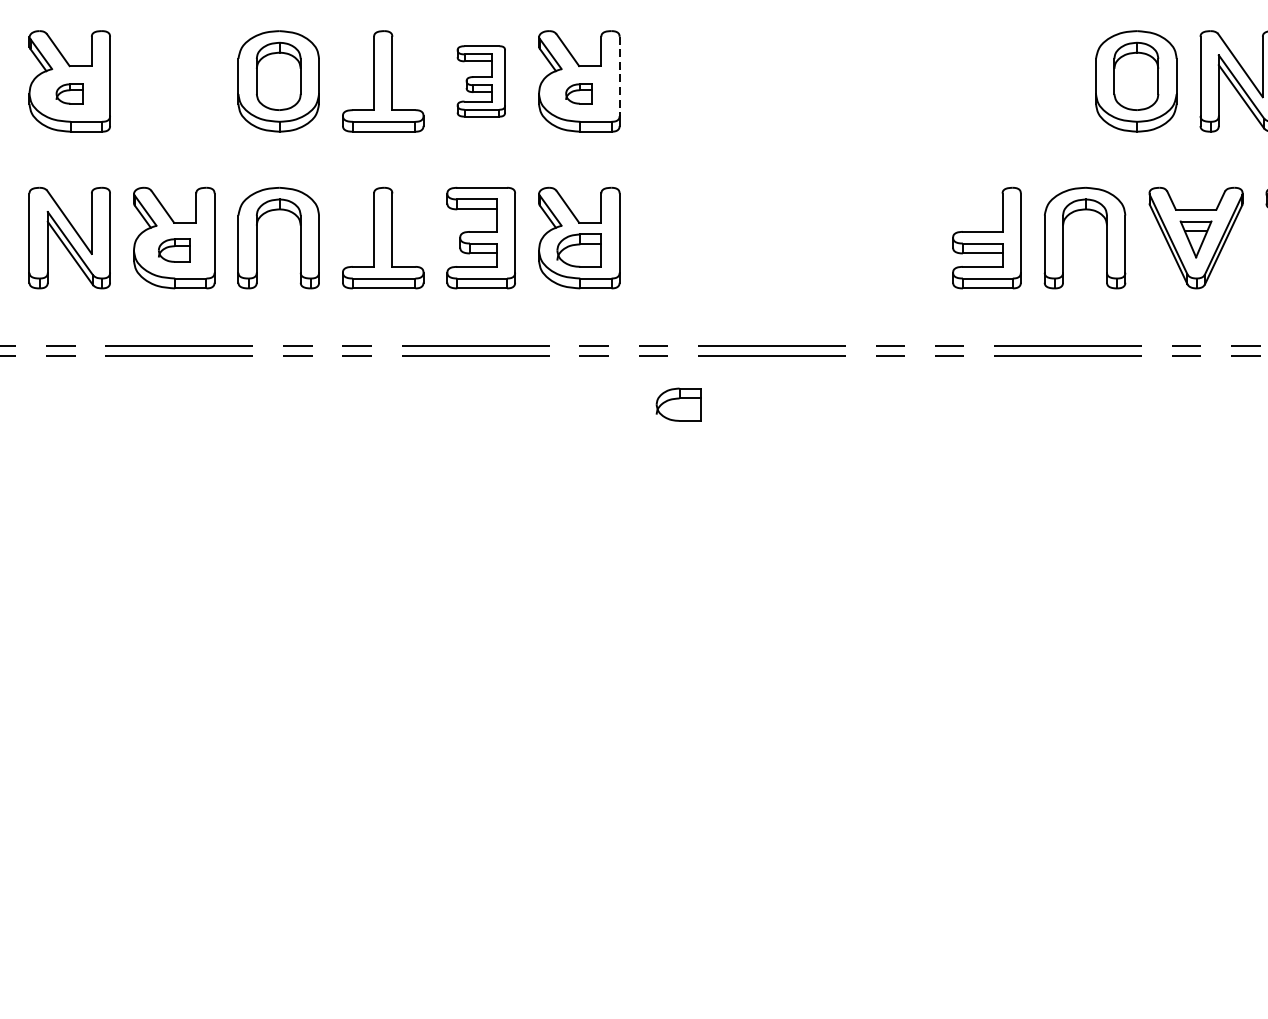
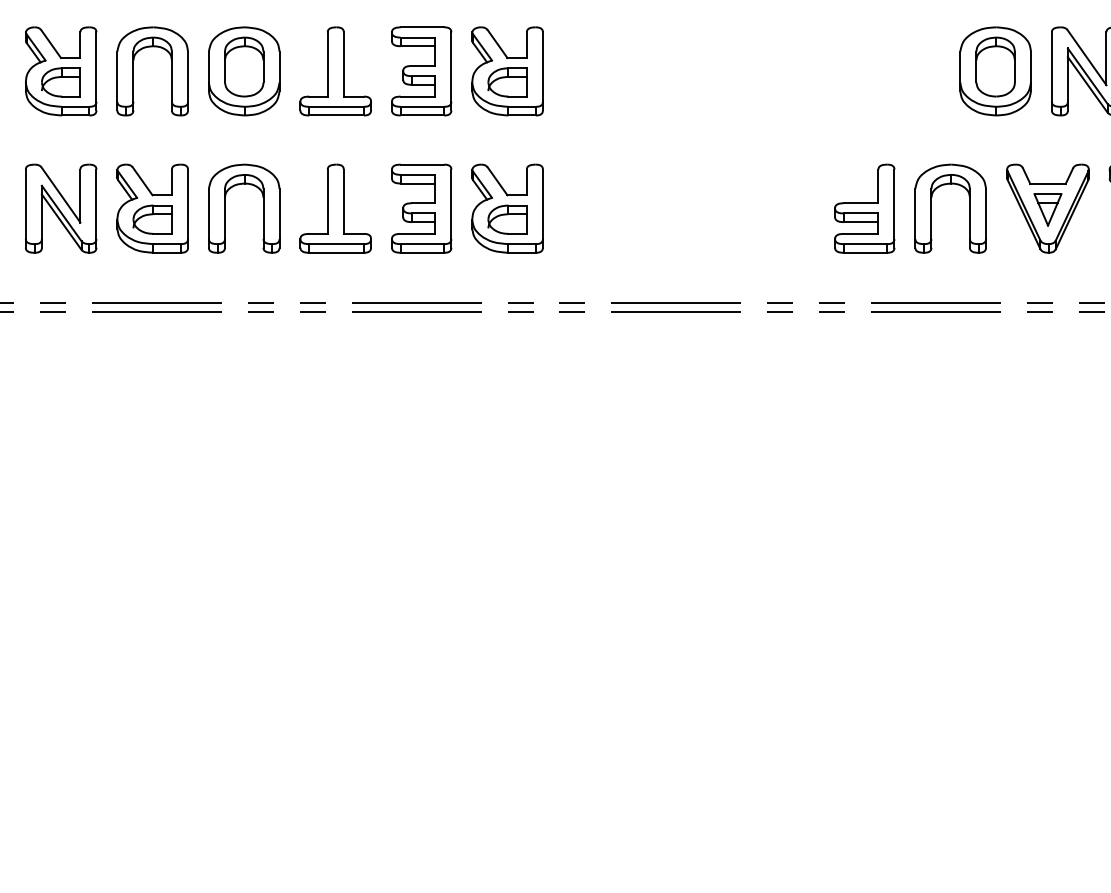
line: (619, 76) -> (542, 67), dashed -> solid
part: (152, 81) -> (133, 71), added
part: (481, 81) -> (421, 71), size x1.43
part: (69, 94) -> (60, 82), size x1.67
part: (579, 94) -> (507, 82), size x1.67
part: (174, 250) -> (152, 219), size x1.43
part: (678, 404) -> (594, 354), removed

